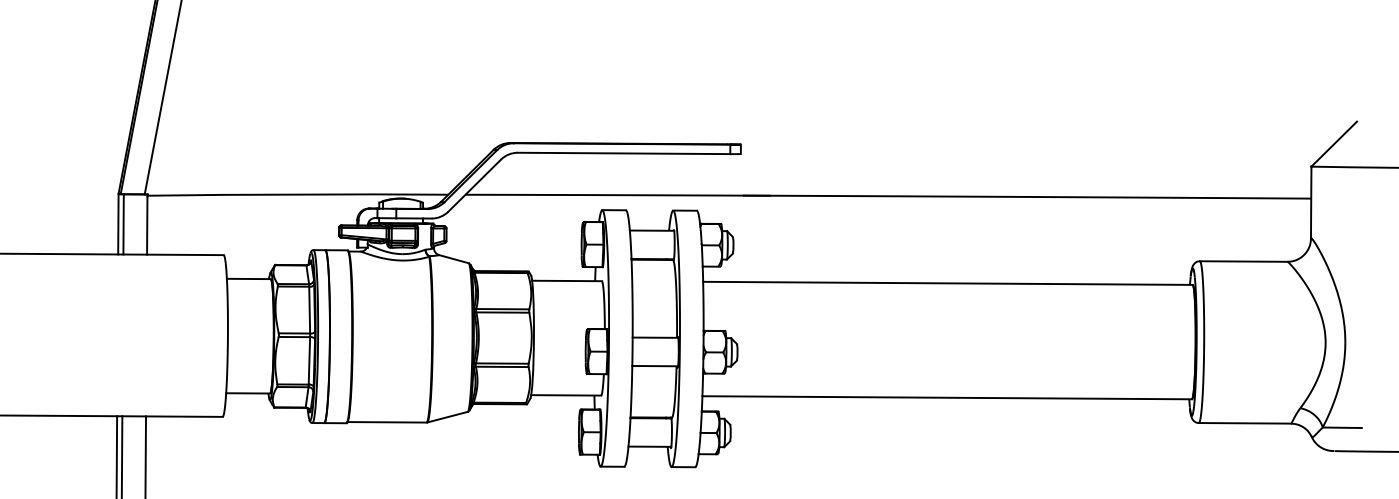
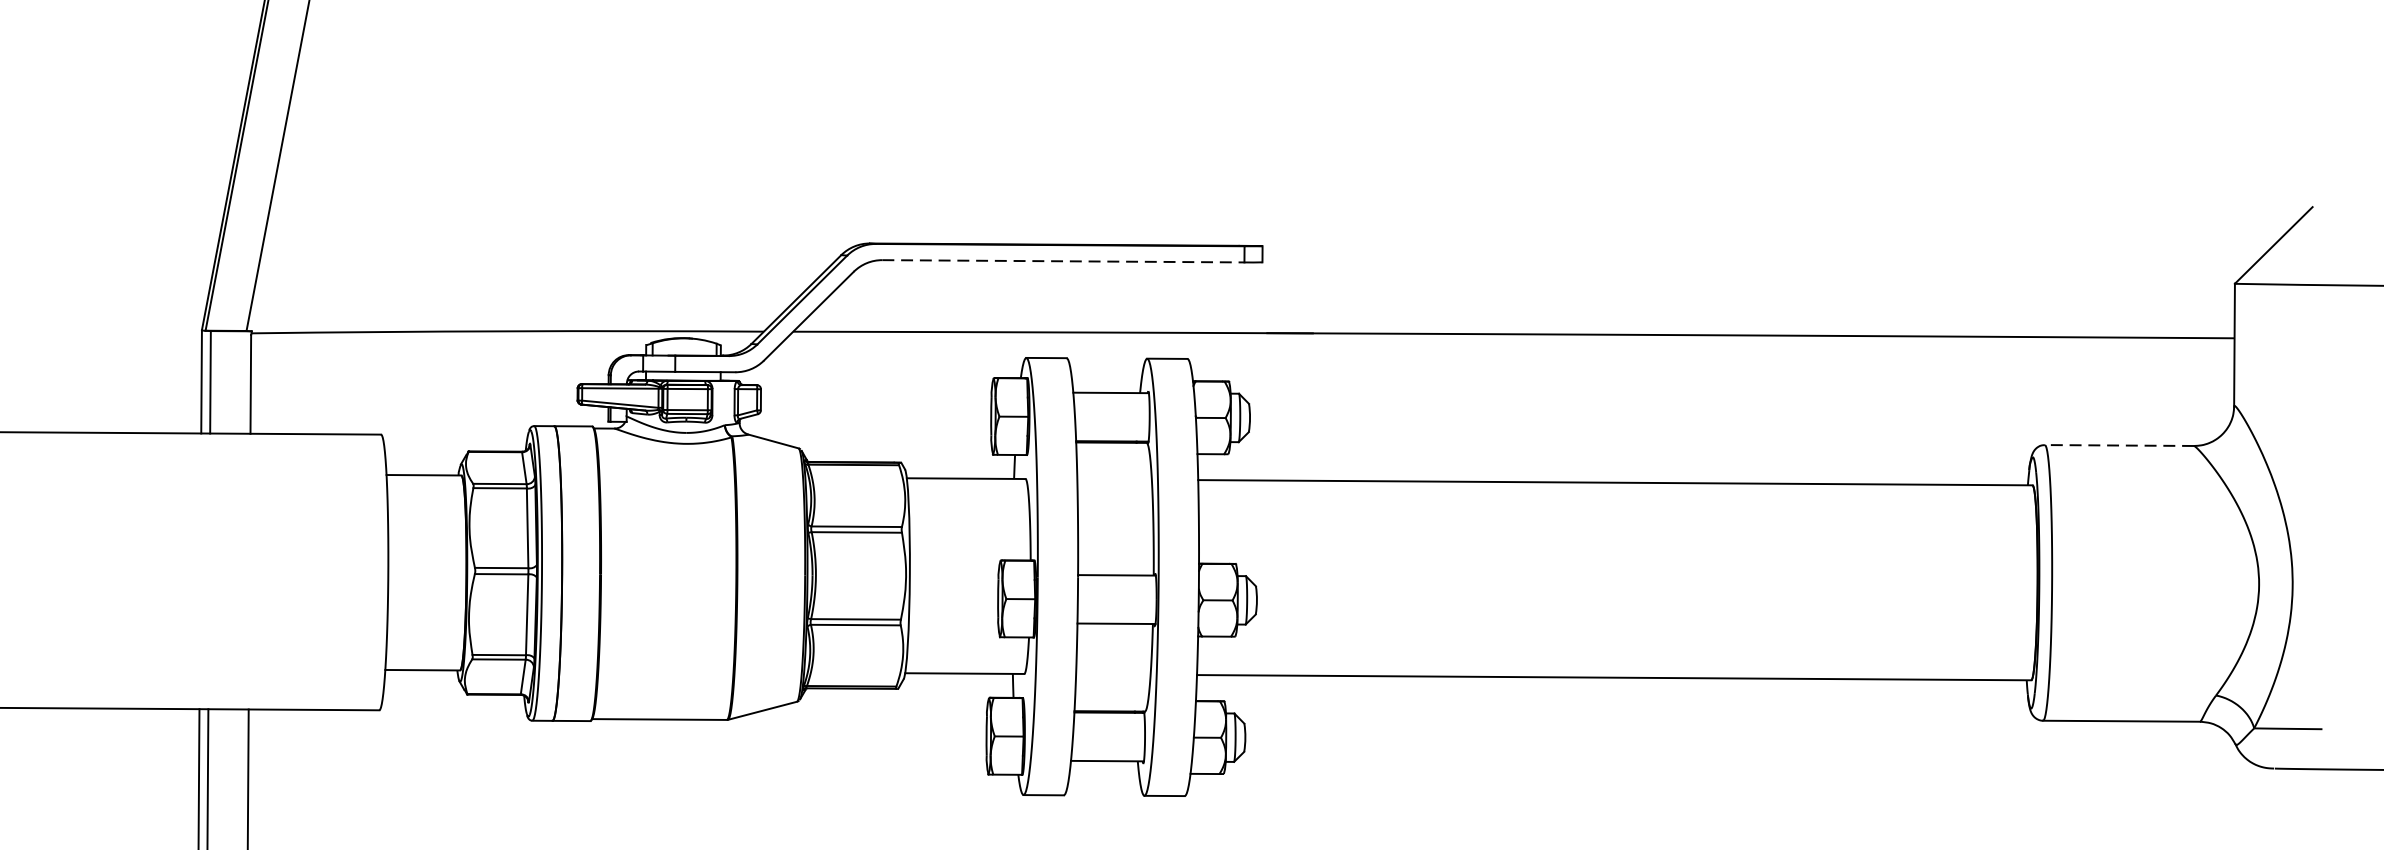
line: (624, 153) -> (1064, 261), solid -> dashed
line: (1243, 261) -> (2119, 445), solid -> dashed

